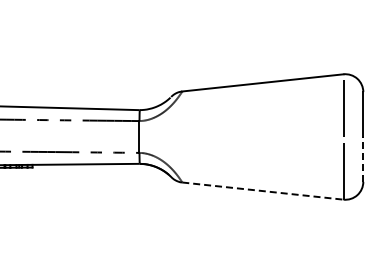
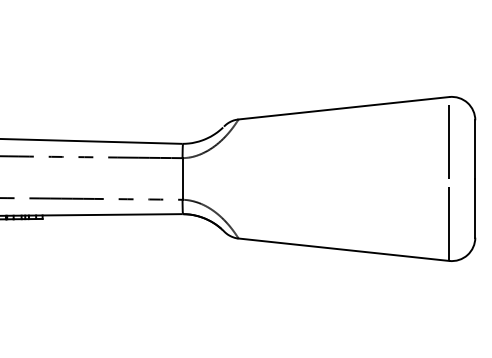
line: (363, 158) -> (475, 207), dashed -> solid
line: (263, 191) -> (344, 250), dashed -> solid

